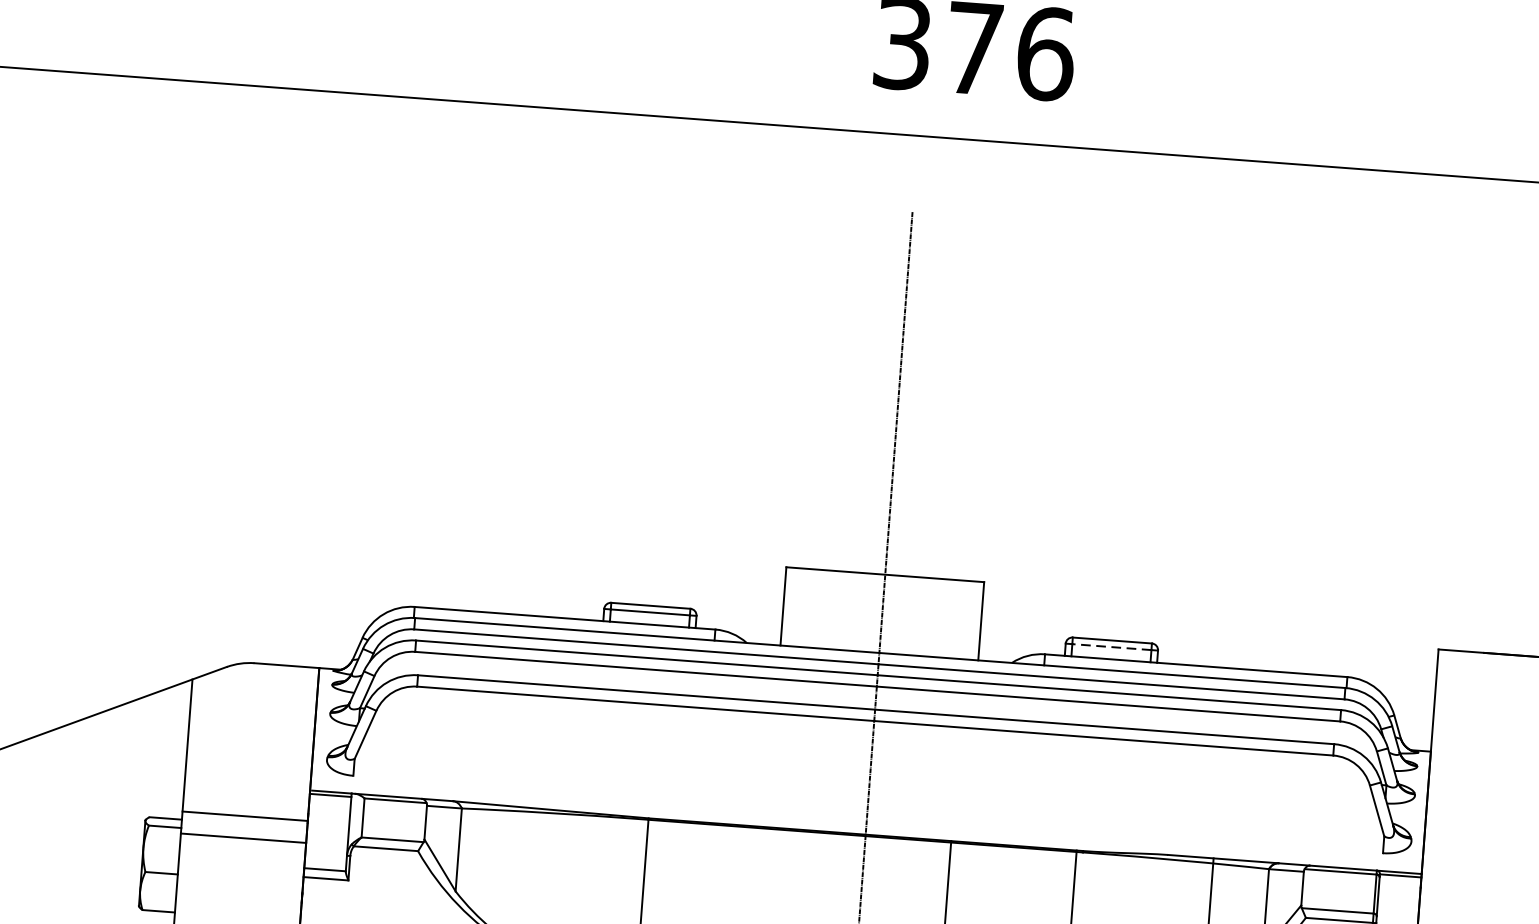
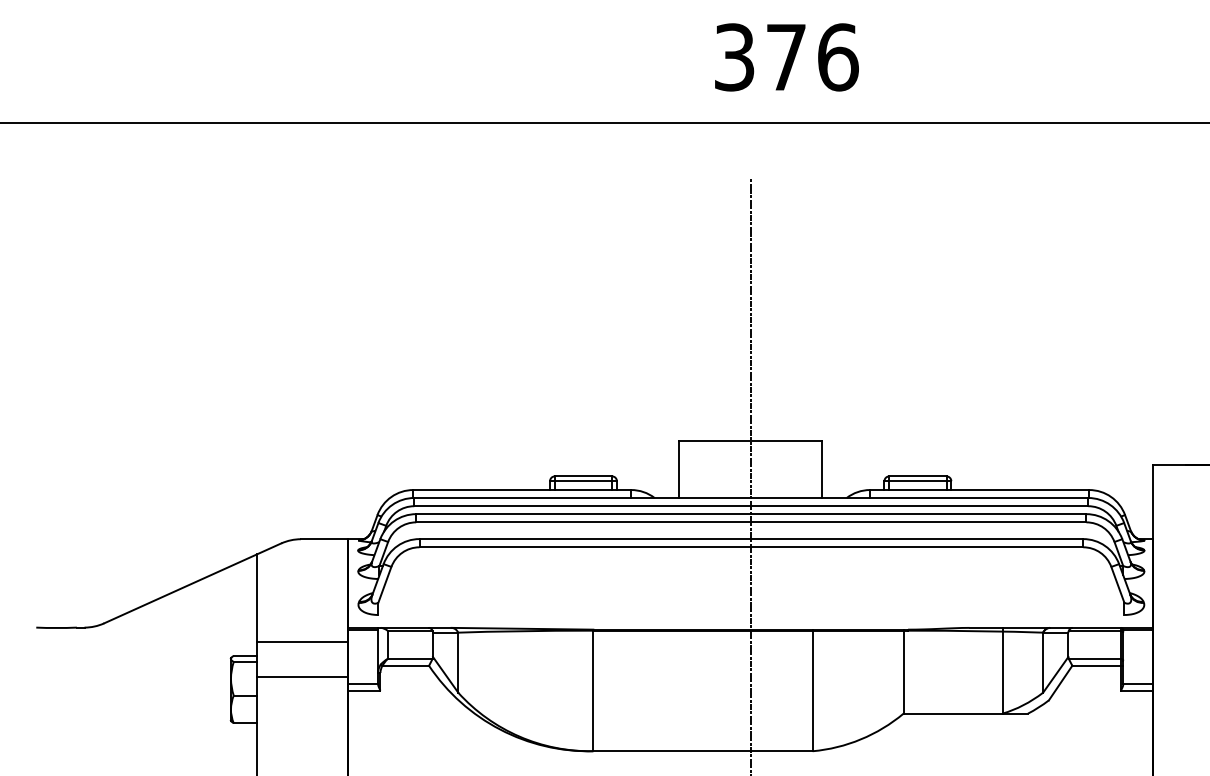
line: (1111, 647) -> (917, 481), dashed -> solid
line: (245, 816) -> (302, 677), moved
line: (243, 837) -> (302, 641), moved

